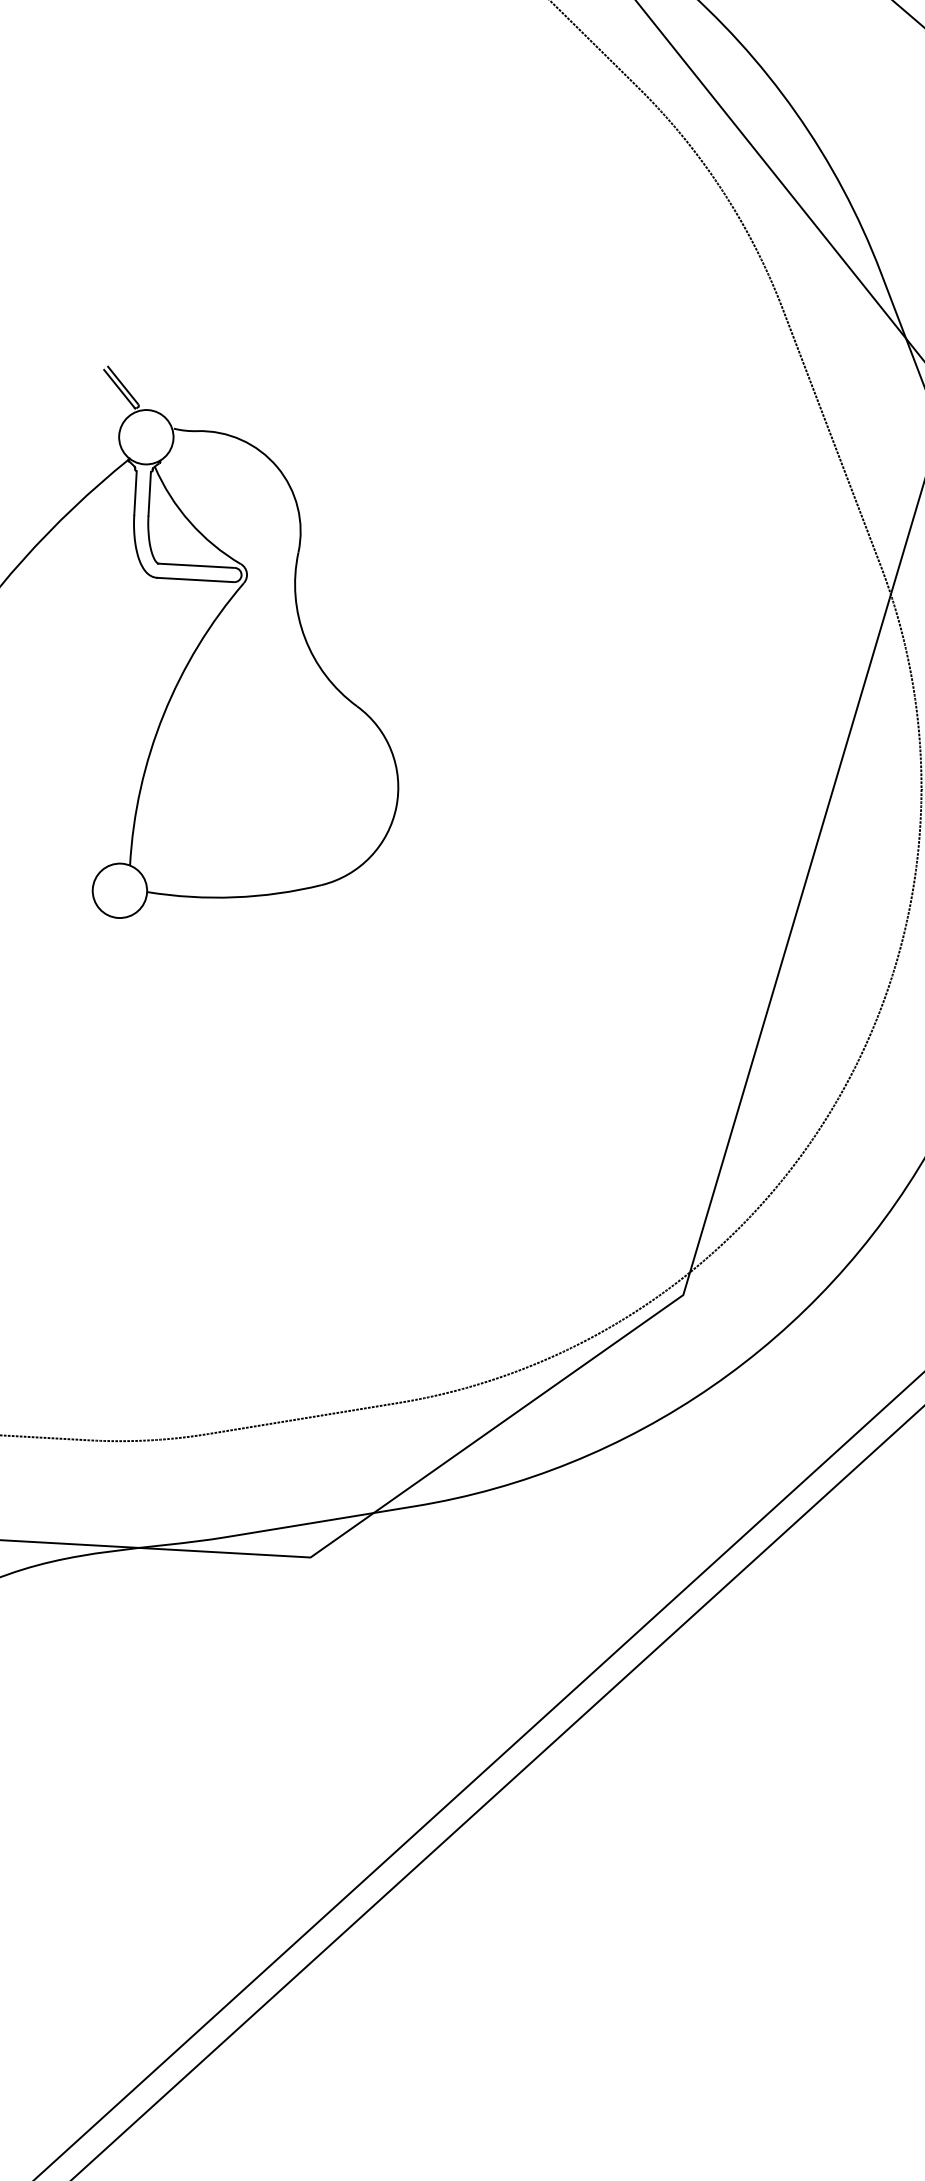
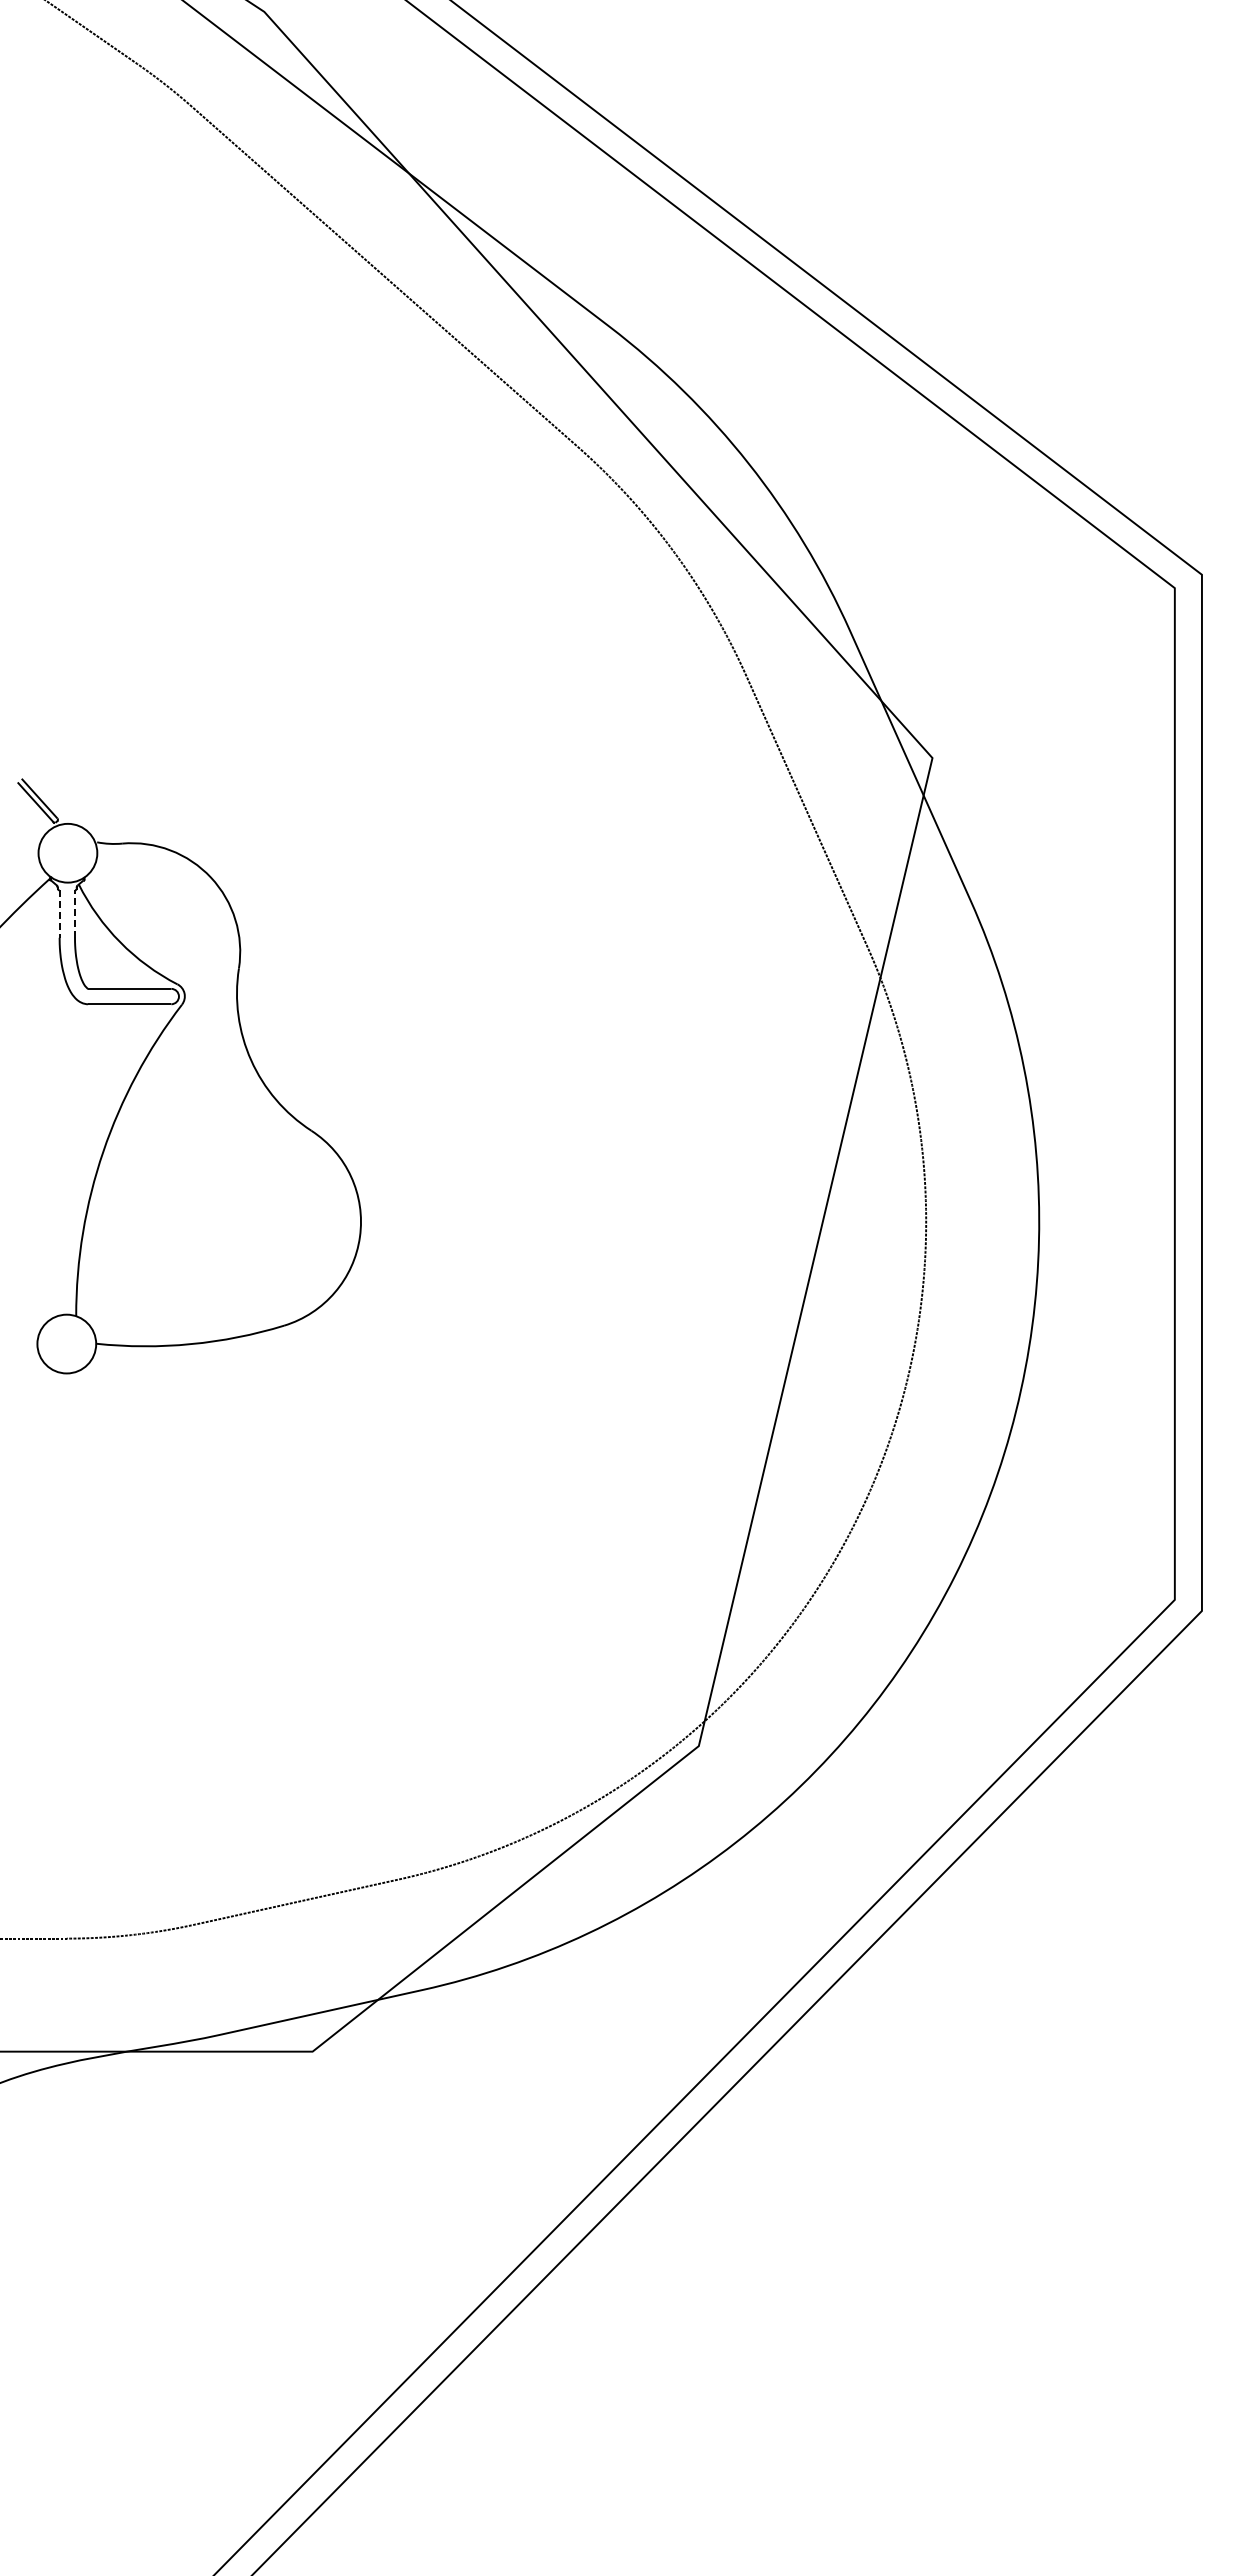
line: (135, 493) -> (59, 914), solid -> dashed
line: (150, 494) -> (75, 914), solid -> dashed

